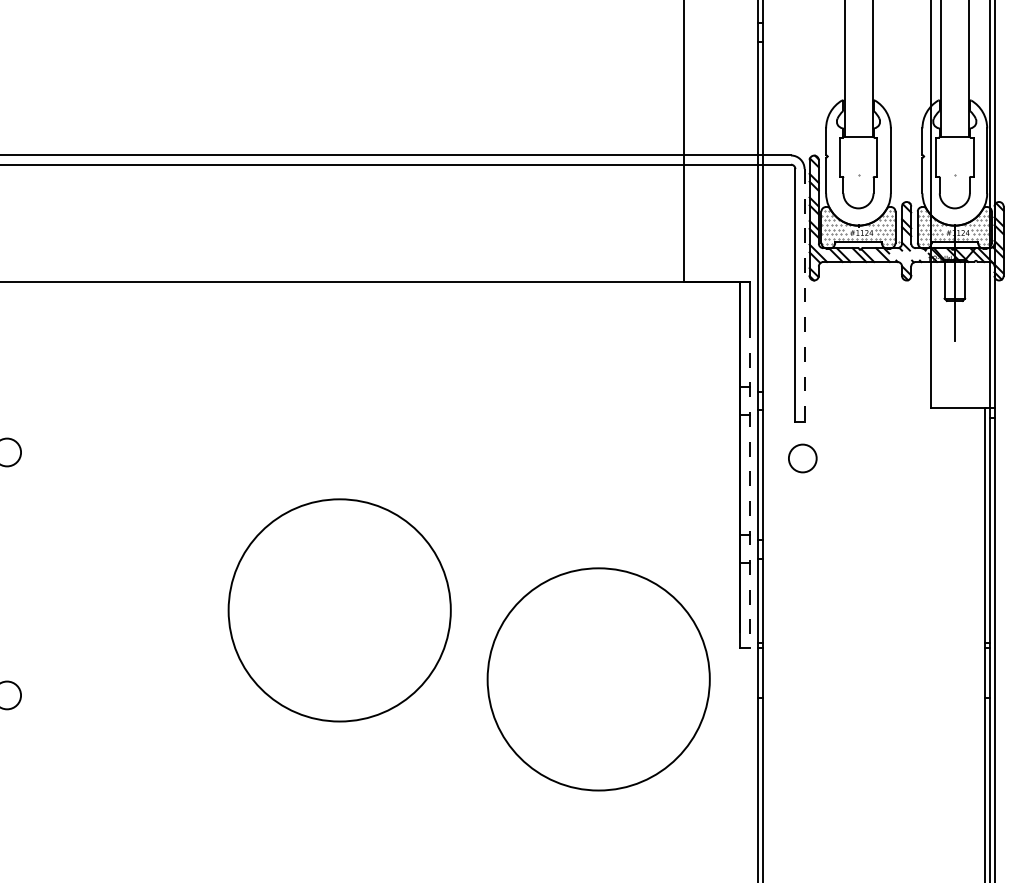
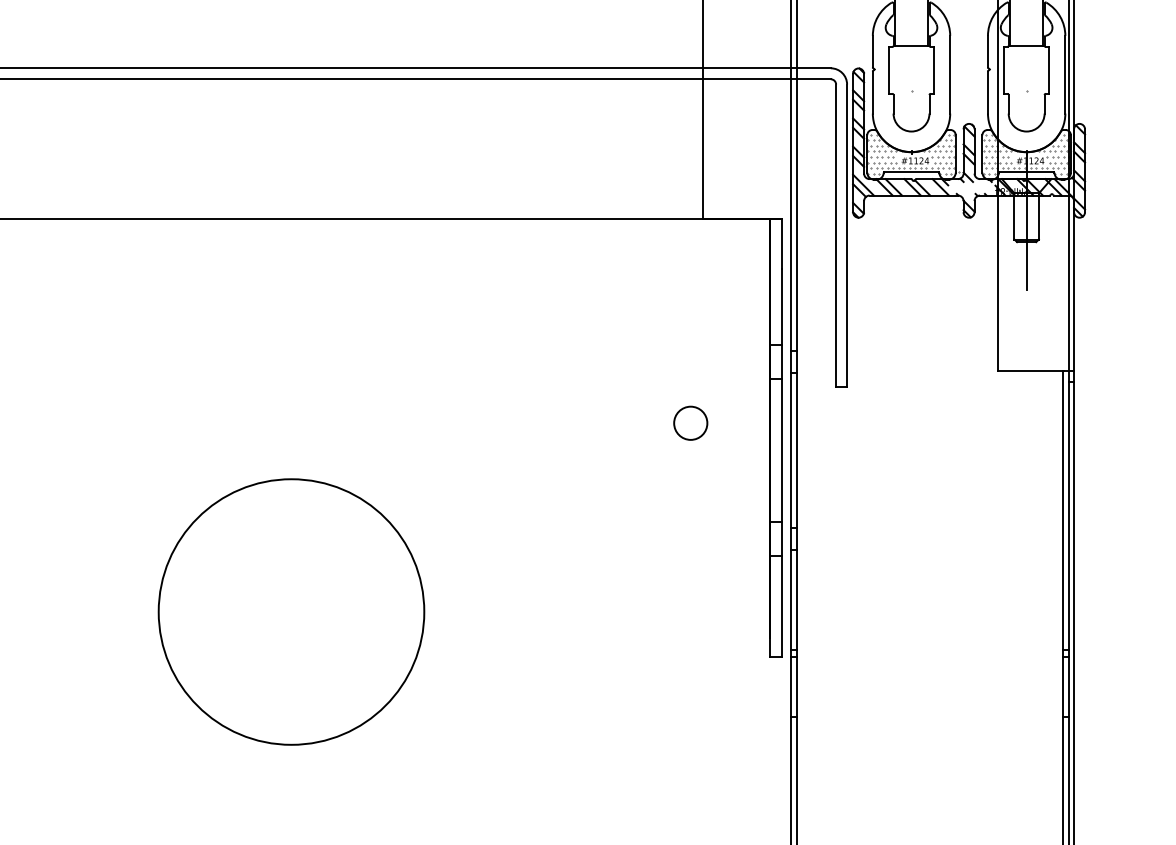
line: (804, 295) -> (846, 235), dashed -> solid
circle: (802, 458) -> (690, 423), moved
line: (750, 486) -> (782, 463), dashed -> solid
circle: (598, 679) -> (600, 694), removed

